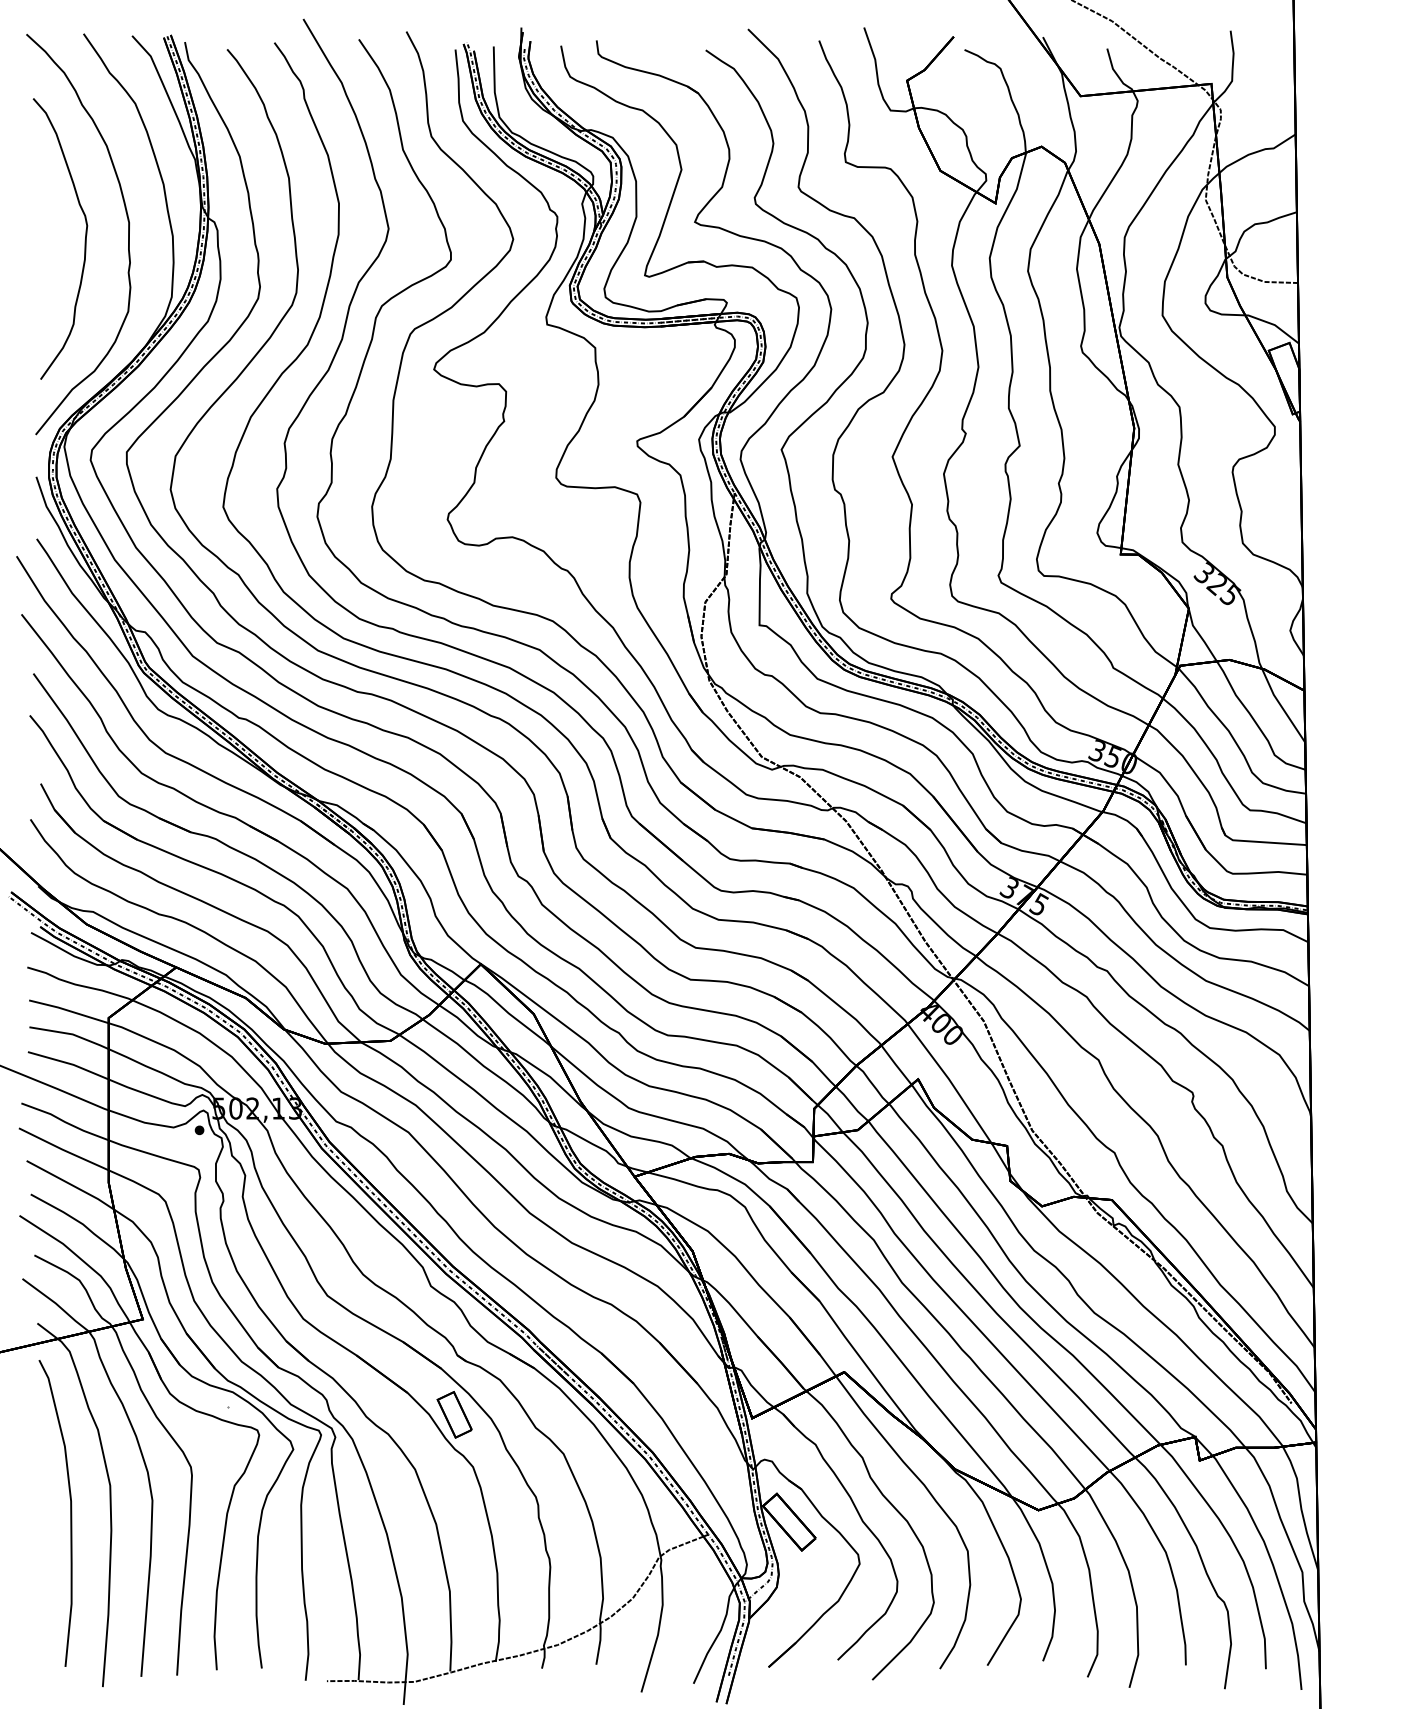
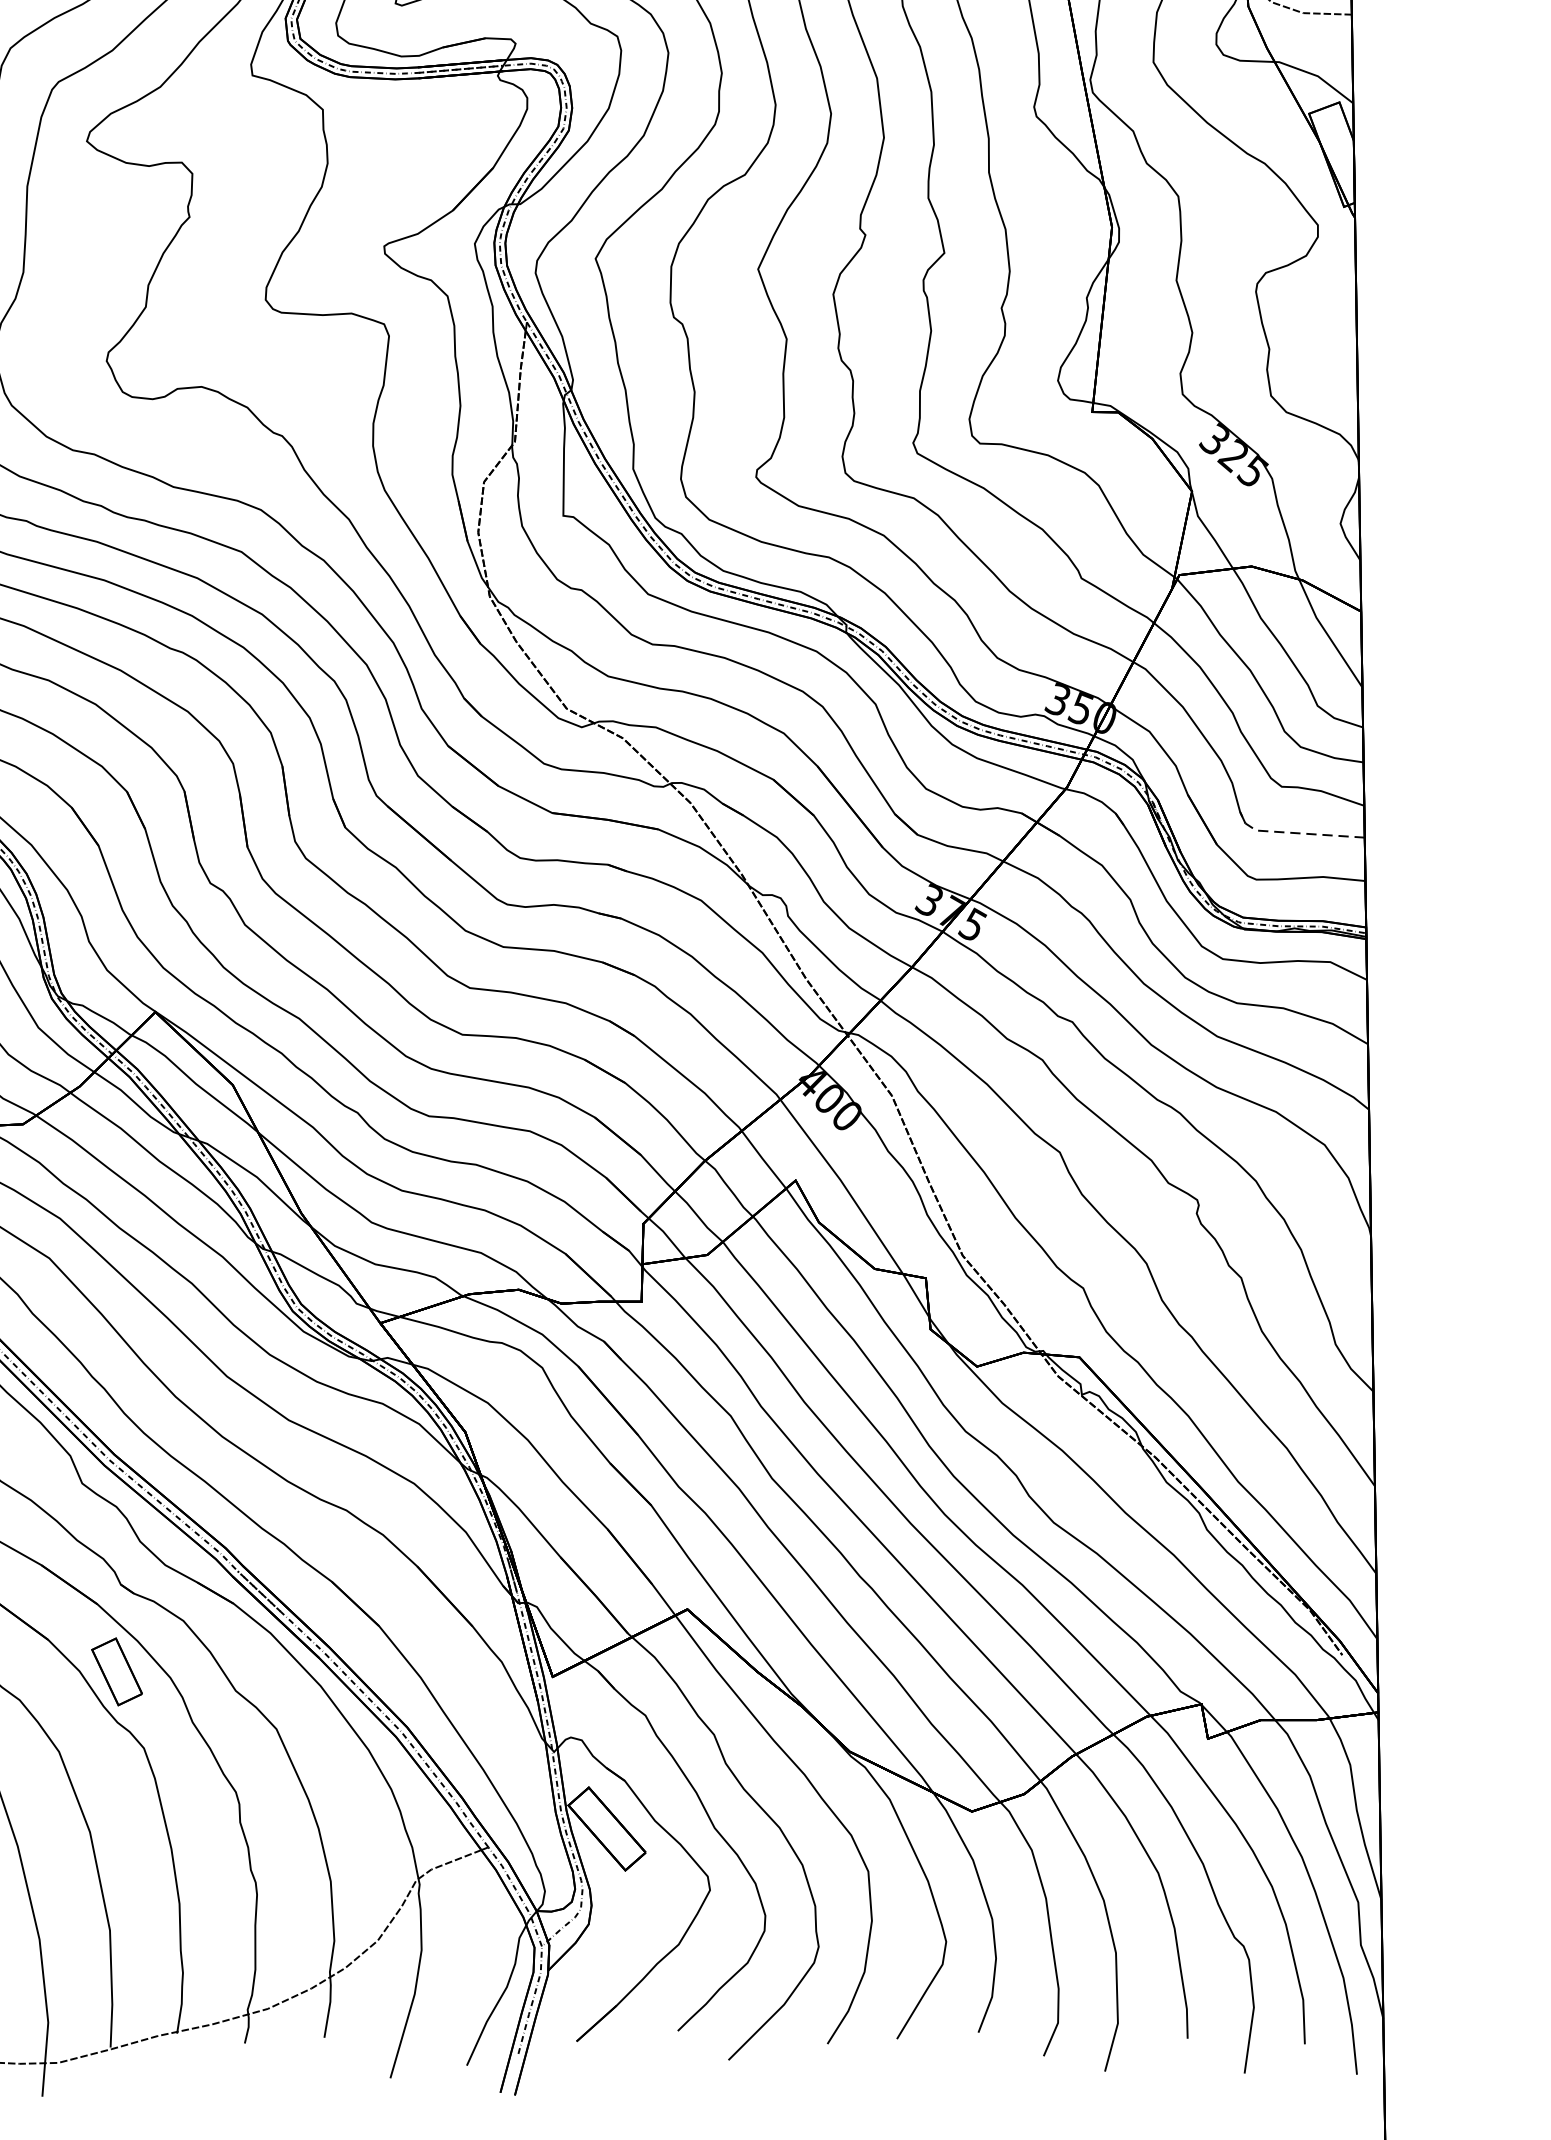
line: (1259, 842) -> (1295, 833), solid -> dashed

